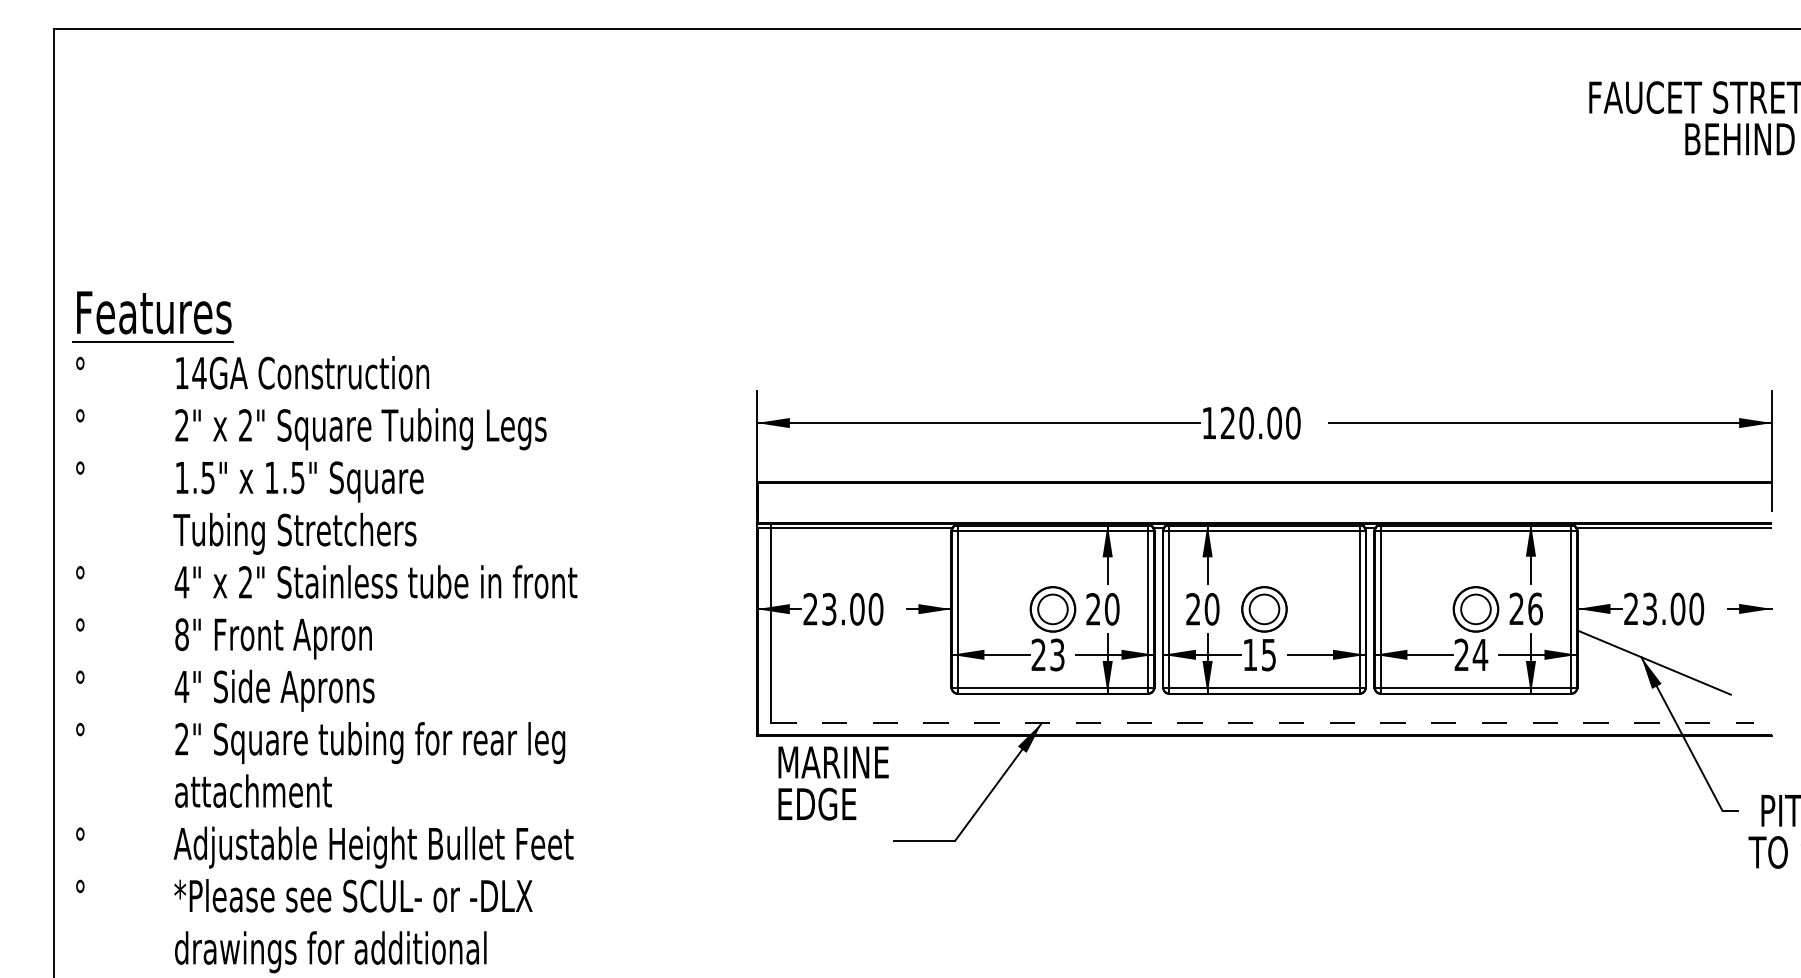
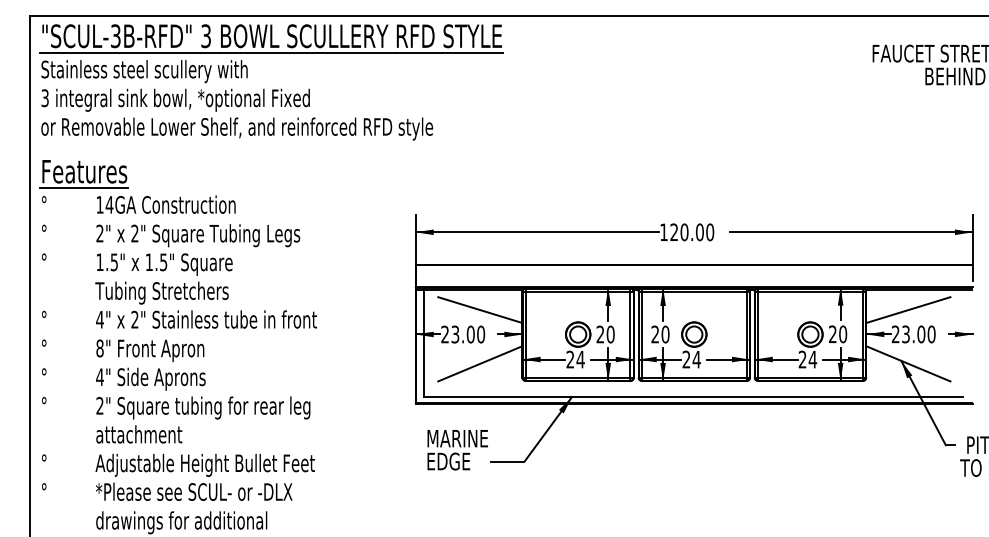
part: (496, 162) -> (272, 89), added
line: (875, 565) -> (480, 310), added
line: (1654, 565) -> (908, 310), added
text: (1536, 607) -> (843, 333), 26 -> 20
text: (1057, 654) -> (580, 359), 23 -> 24
text: (1259, 654) -> (691, 359), 15 -> 24
line: (875, 662) -> (480, 363), added
line: (1262, 723) -> (693, 397), dashed -> solid
text: (833, 784) -> (457, 450), moved

